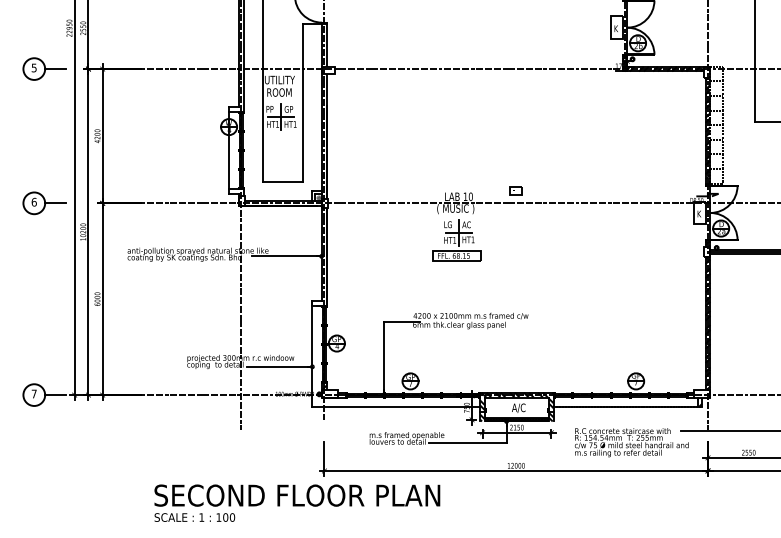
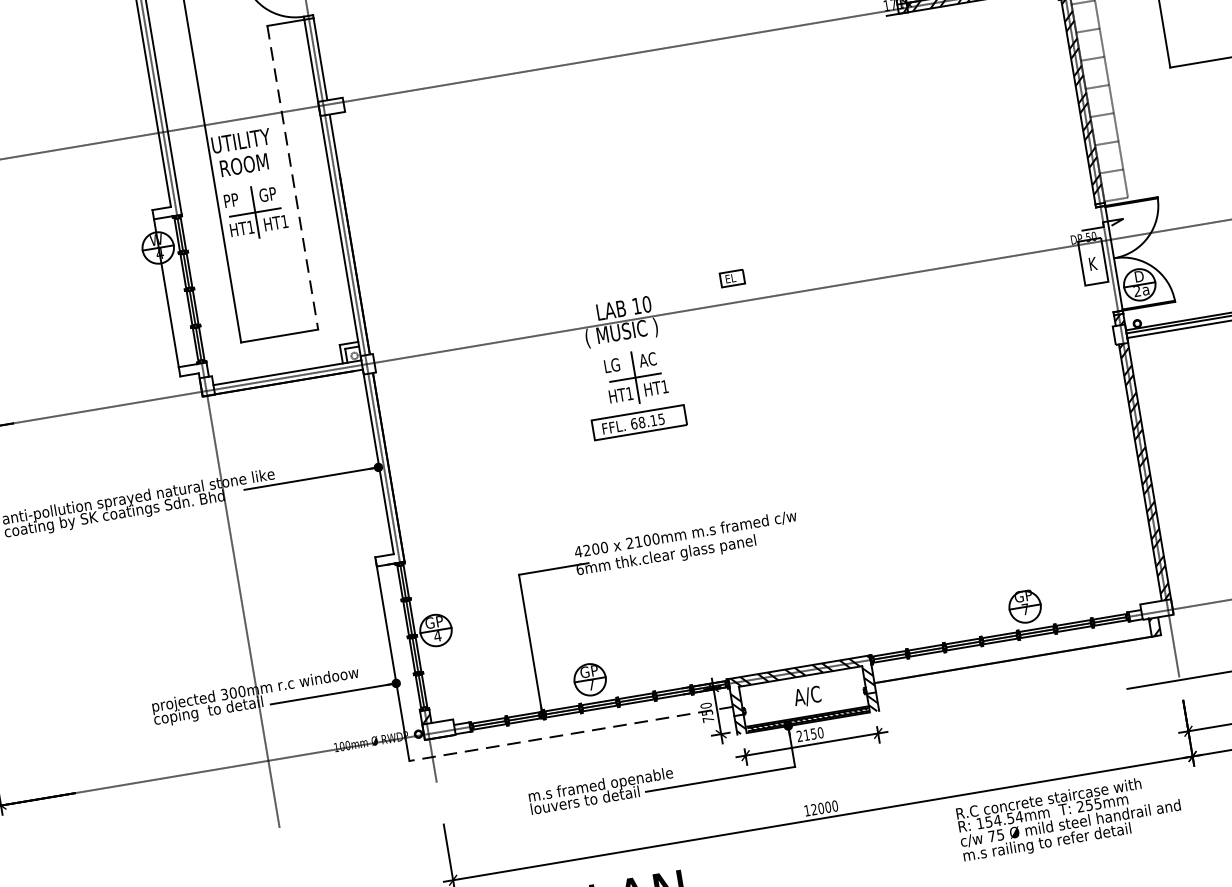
line: (302, 103) -> (292, 178), solid -> dashed
line: (396, 407) -> (571, 734), solid -> dashed
text: (631, 442) -> (1069, 817), moved

